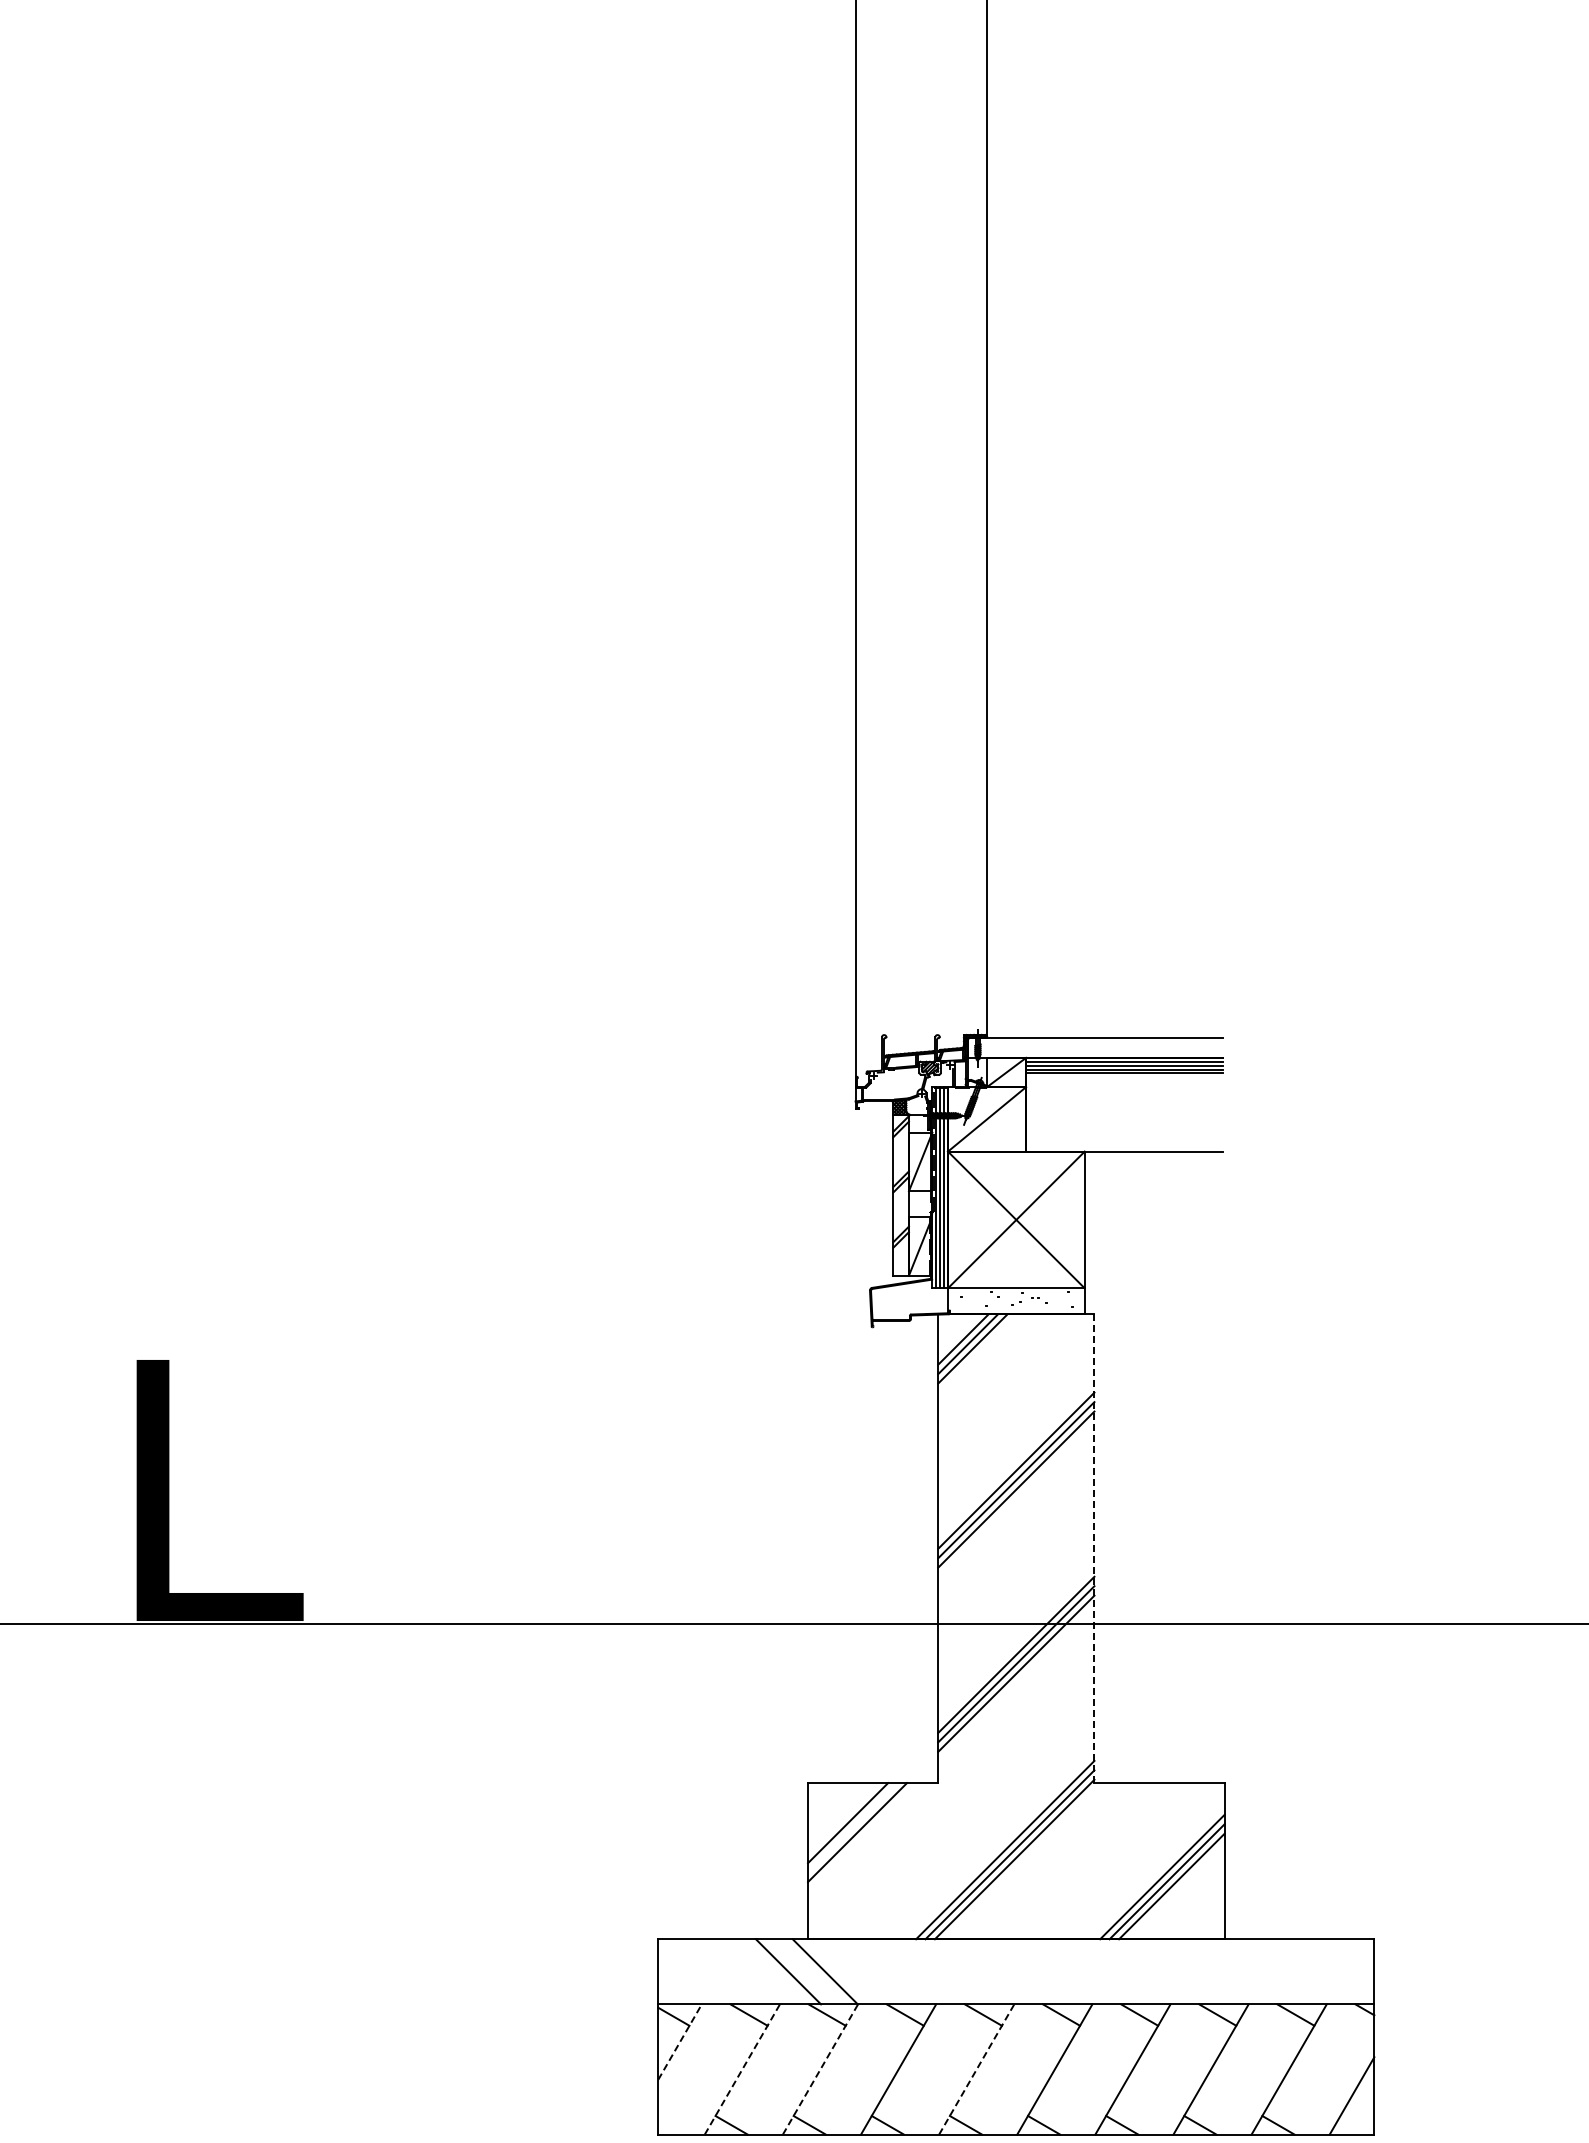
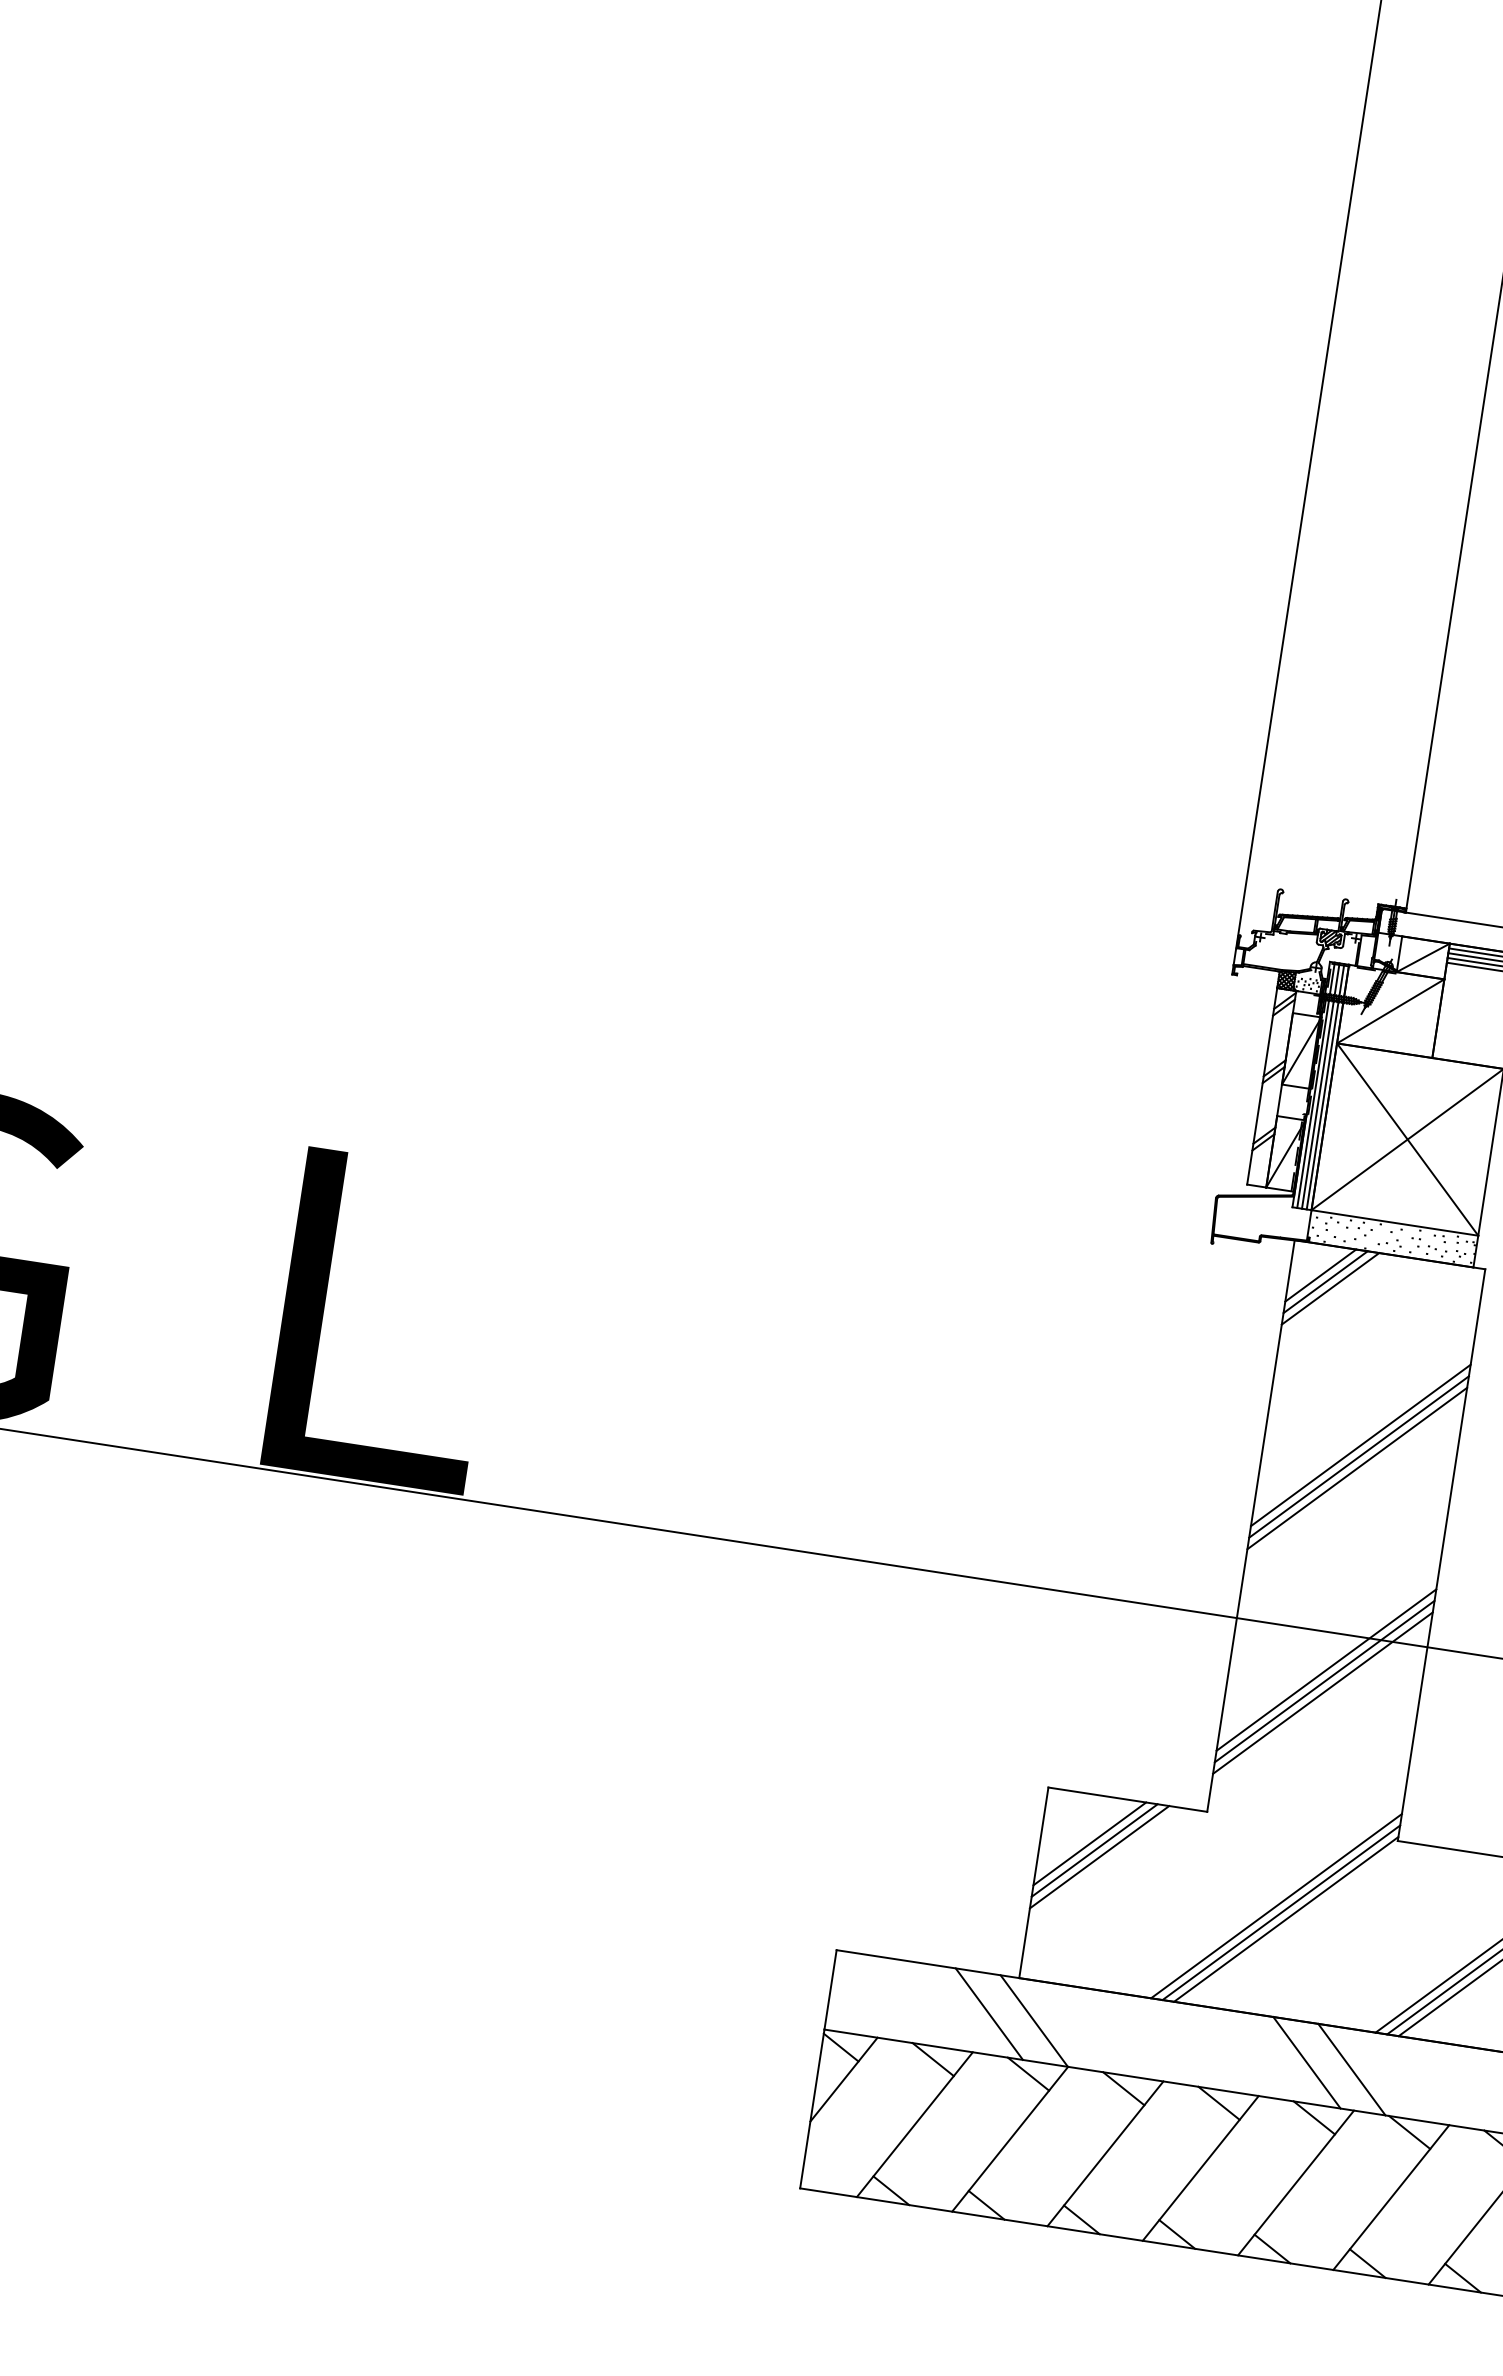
line: (1094, 1548) -> (1441, 1554), dashed -> solid
line: (852, 1827) -> (1094, 1850), added
line: (1048, 1971) -> (1306, 2062), added
line: (1085, 1971) -> (1351, 2069), added
line: (680, 2042) -> (844, 2080), dashed -> solid
line: (742, 2069) -> (915, 2124), dashed -> solid
line: (820, 2069) -> (1010, 2139), dashed -> solid
line: (976, 2069) -> (1200, 2168), dashed -> solid

